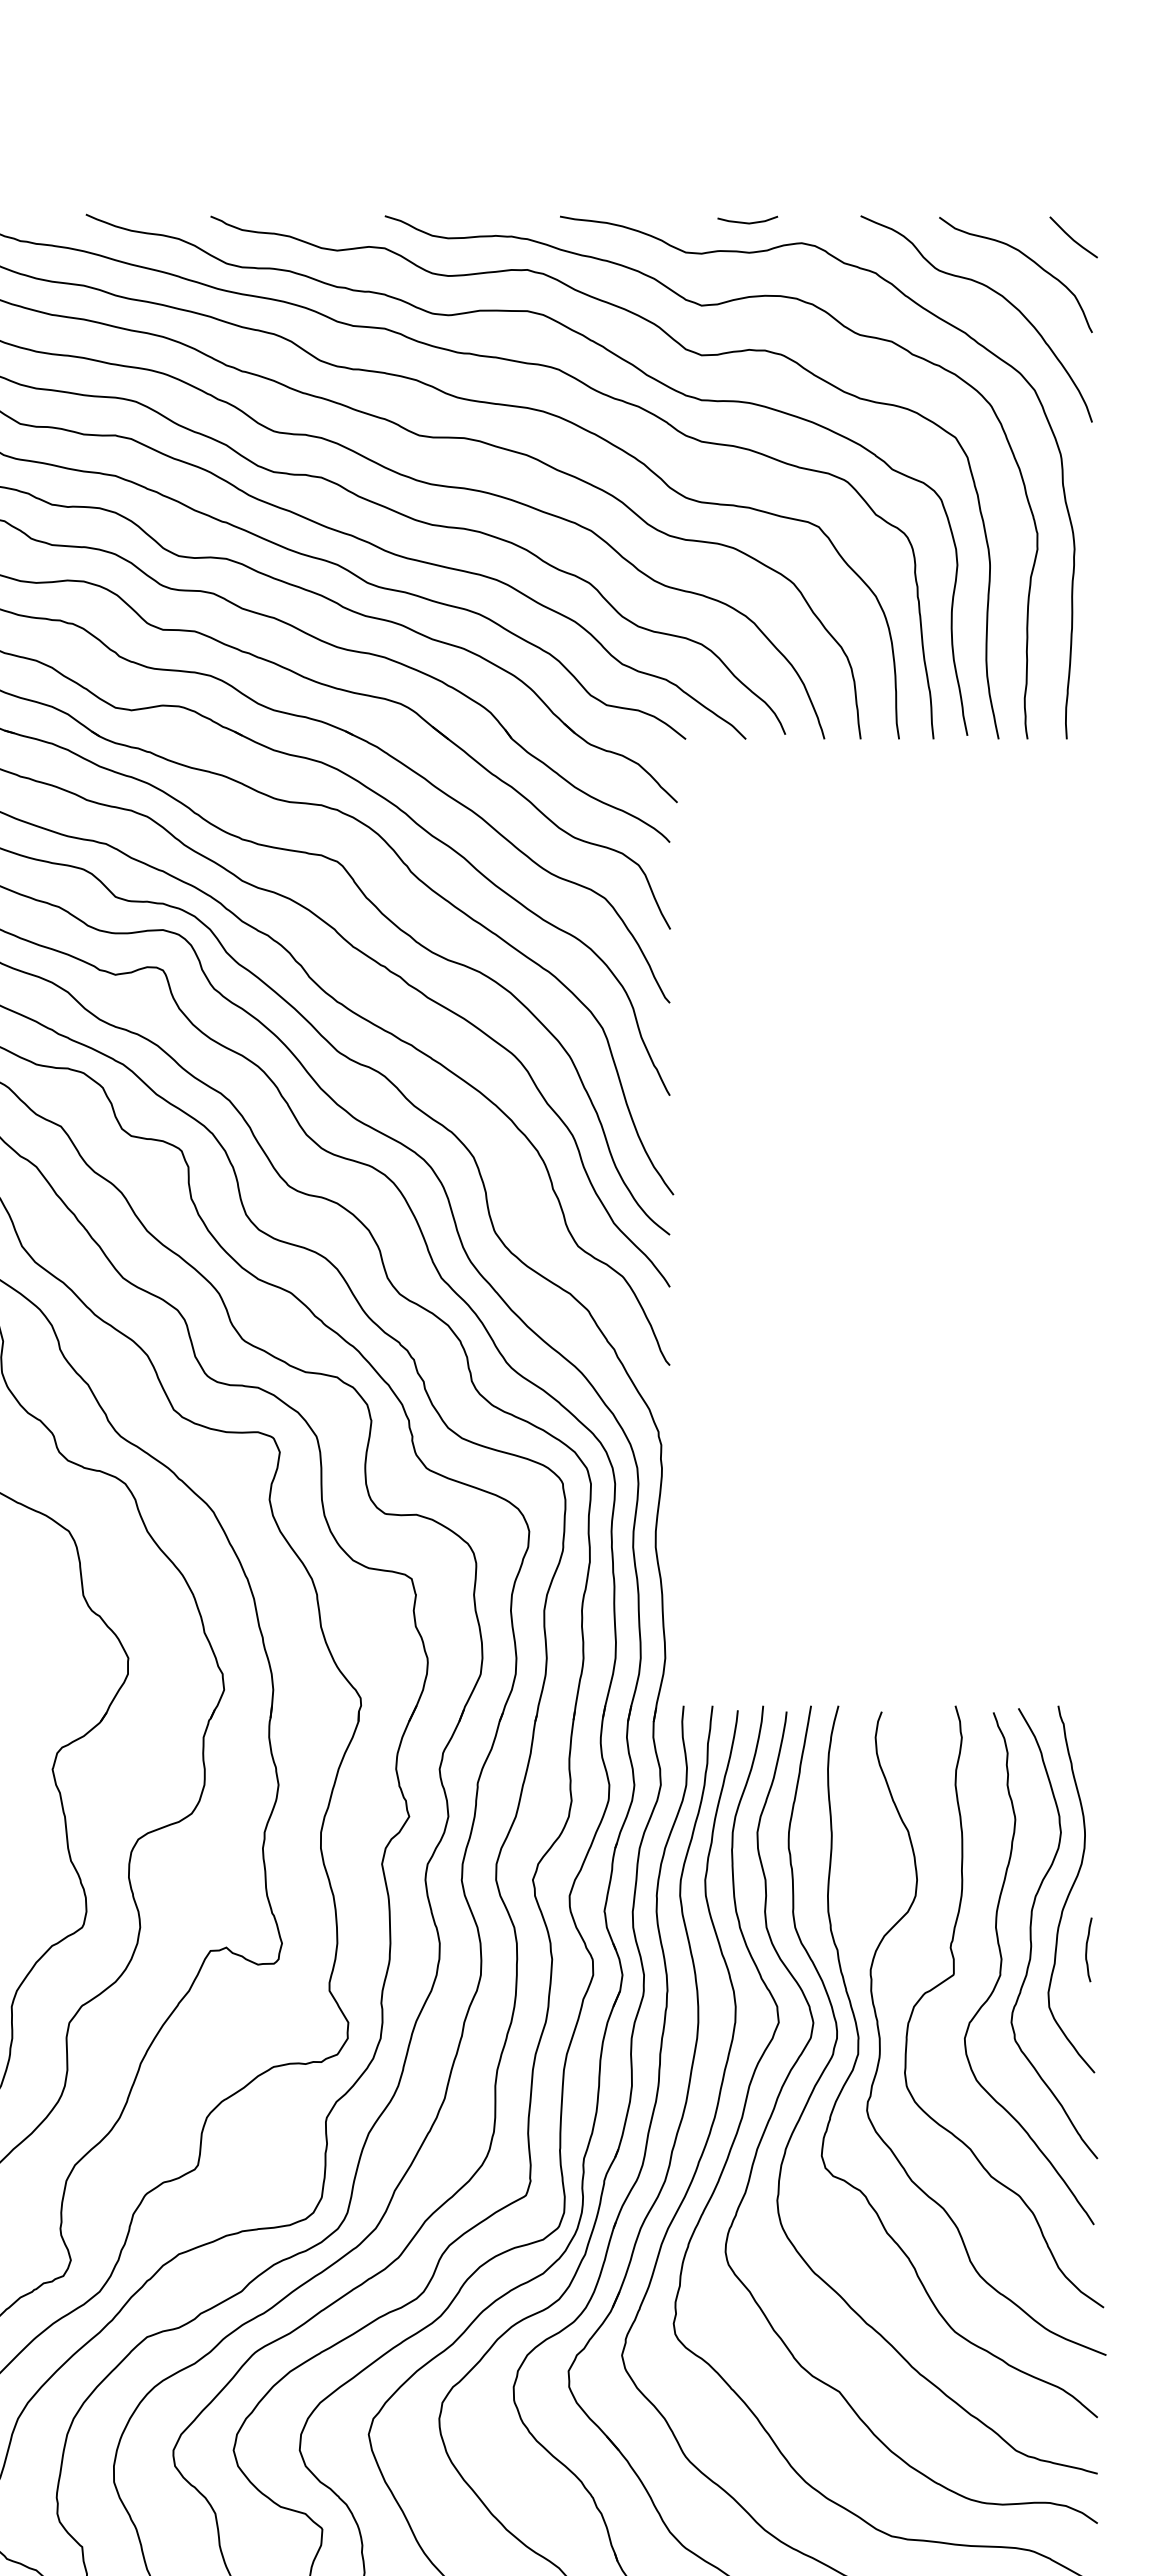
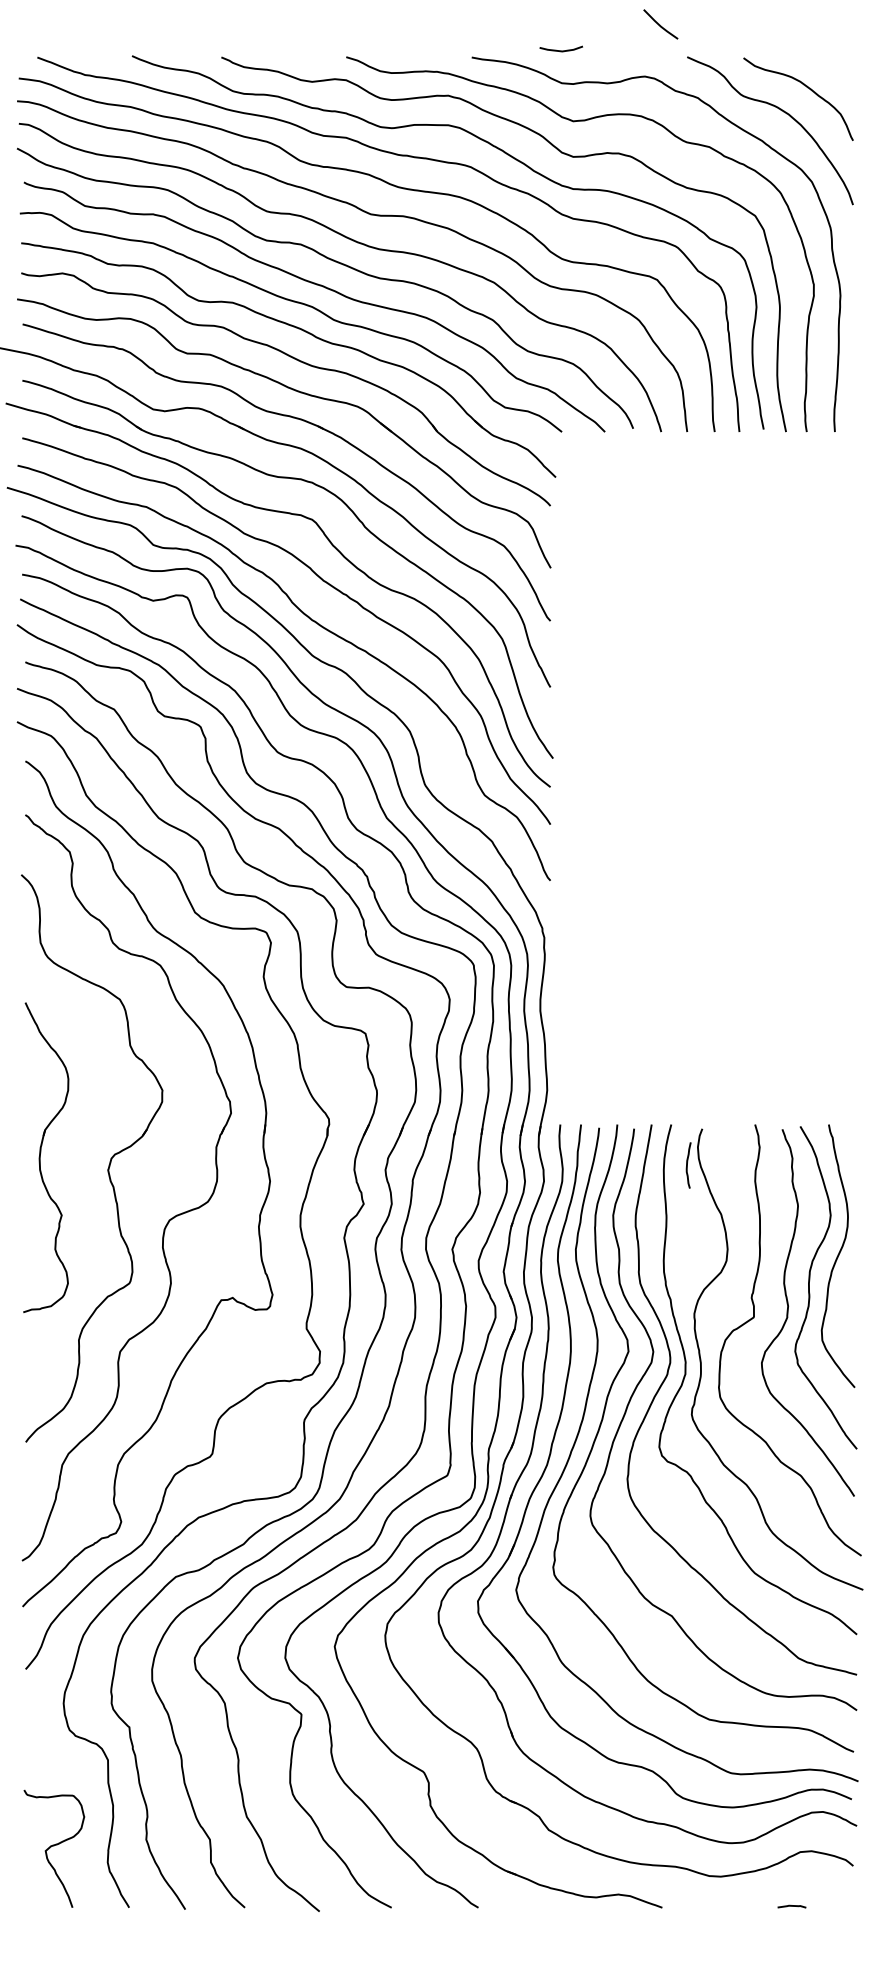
line: (748, 222) -> (561, 50), moved
line: (1073, 237) -> (660, 24), moved
curve: (1087, 1949) -> (687, 1165), moved

